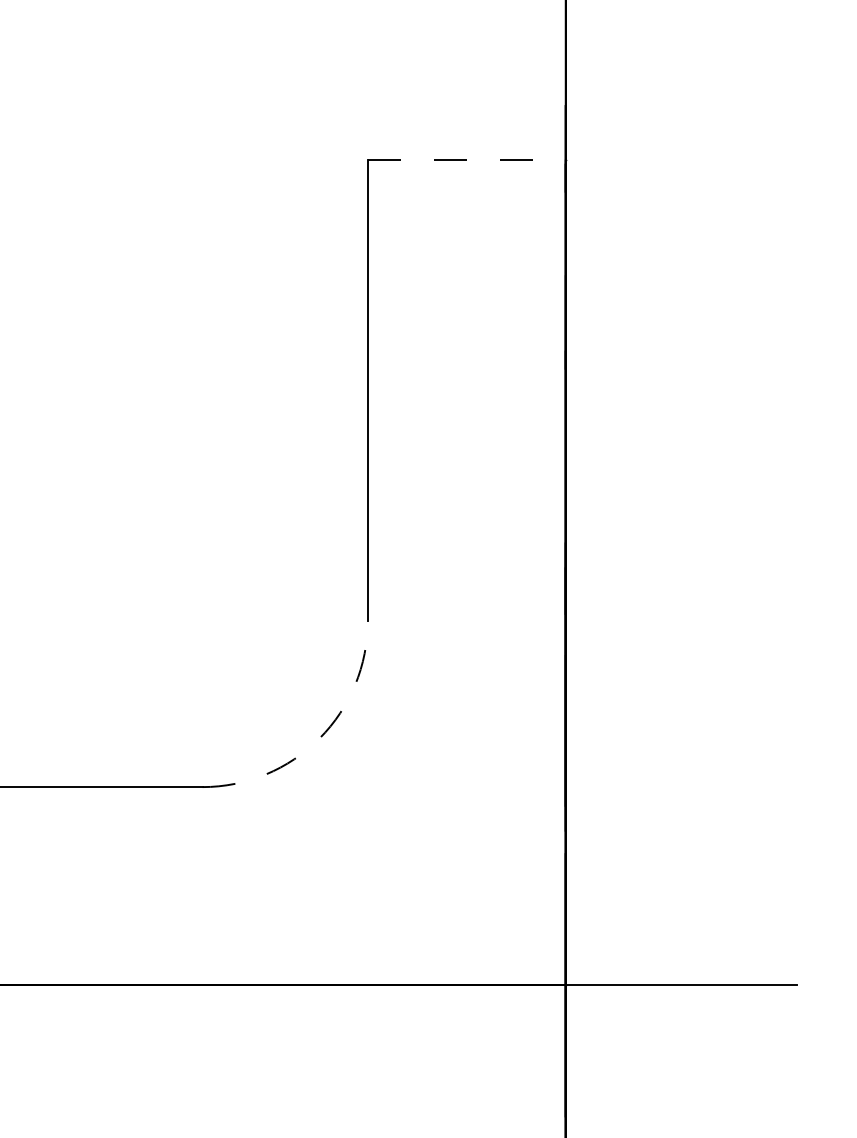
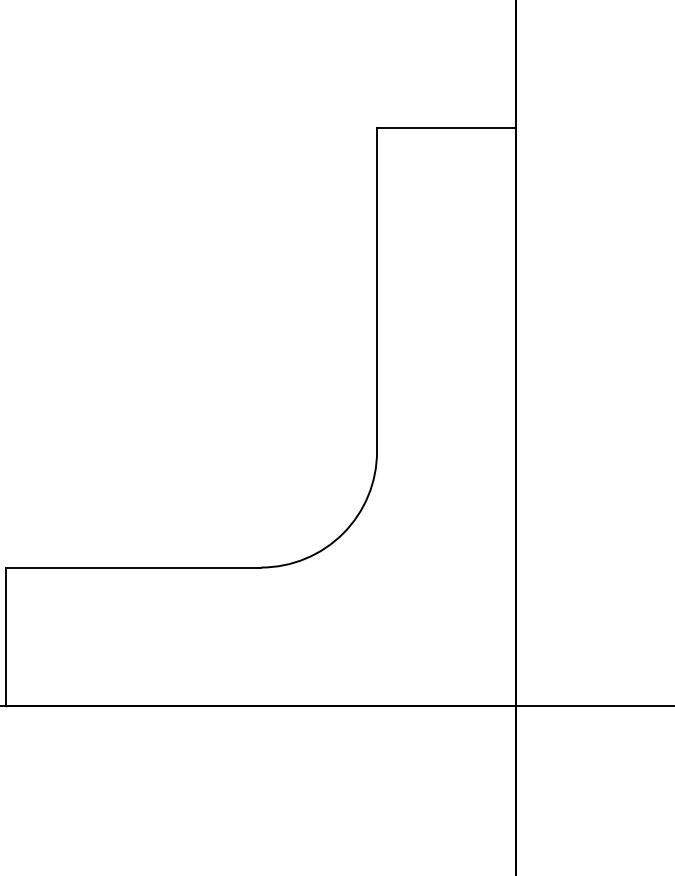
line: (468, 159) -> (447, 127), dashed -> solid
arc: (319, 738) -> (343, 533), dashed -> solid

